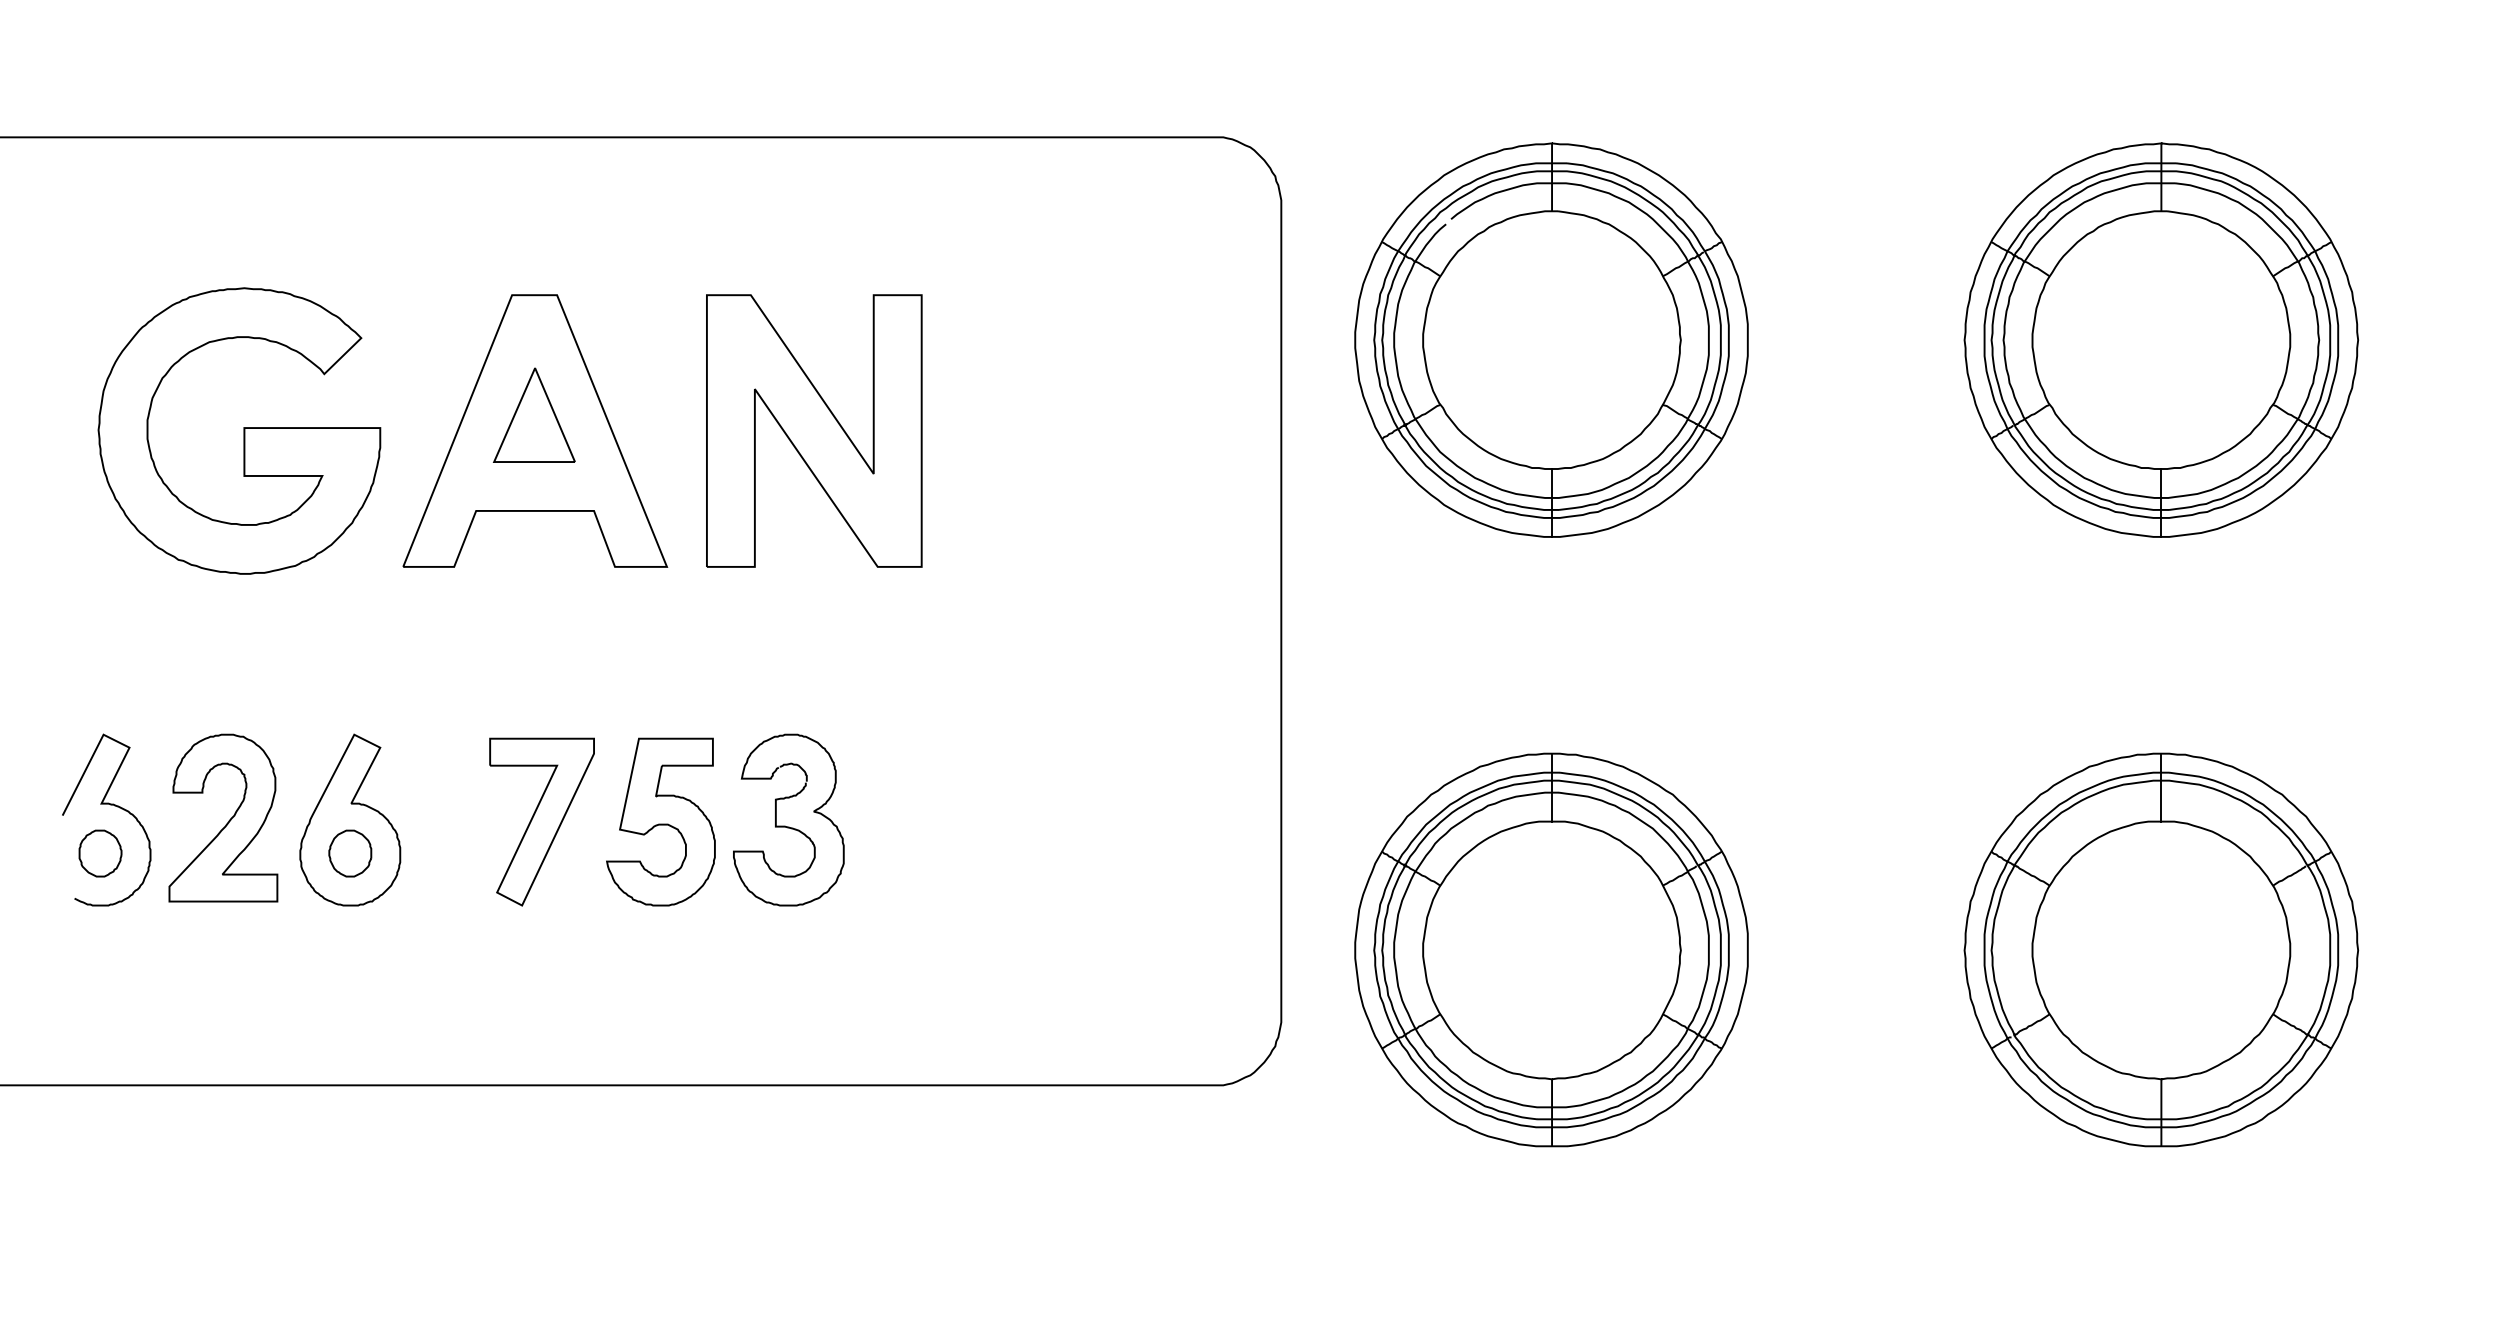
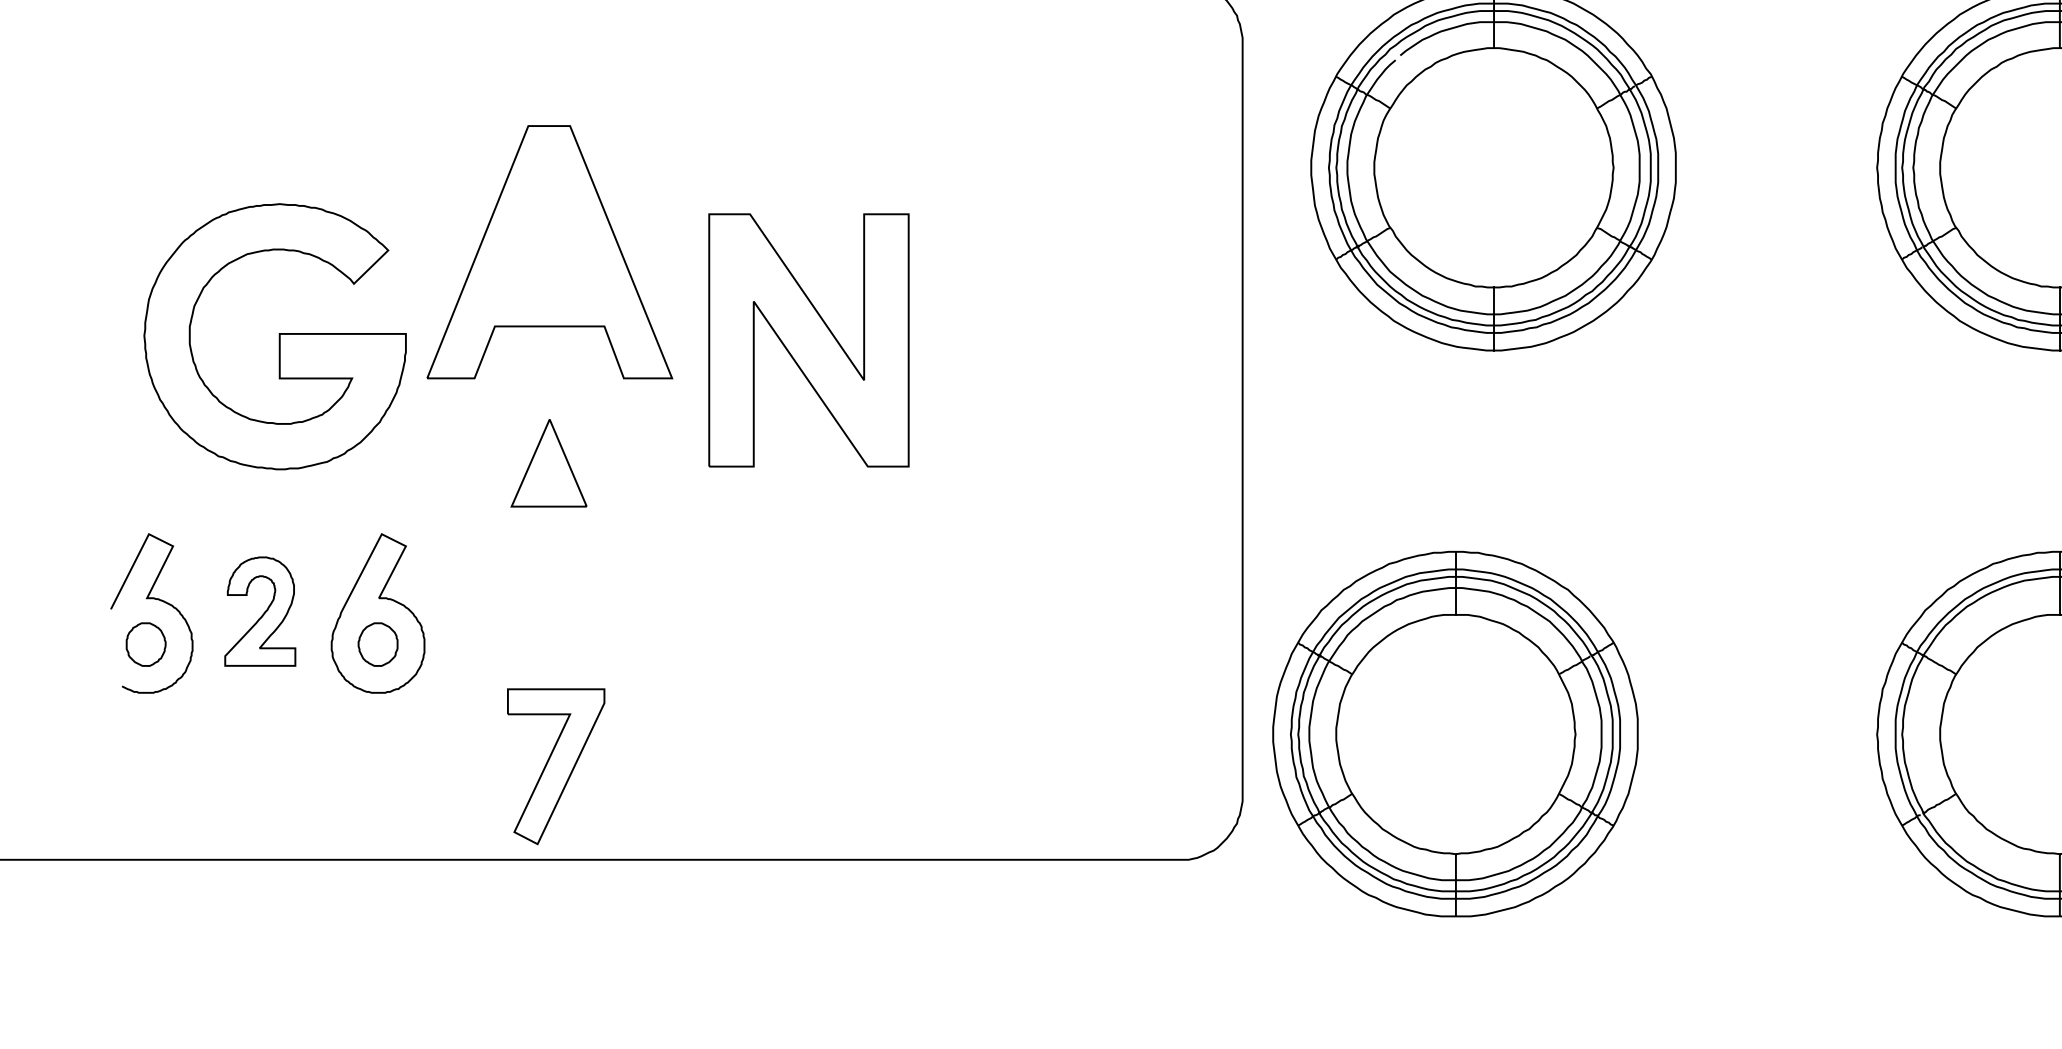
part: (534, 414) -> (549, 462), moved
part: (239, 430) -> (275, 336), moved
part: (814, 430) -> (809, 339), moved
part: (223, 817) -> (260, 611), size x0.7
part: (788, 819) -> (785, 612), removed
part: (541, 821) -> (555, 766), moved
part: (660, 821) -> (666, 614), removed
part: (1551, 949) -> (1455, 733), moved

